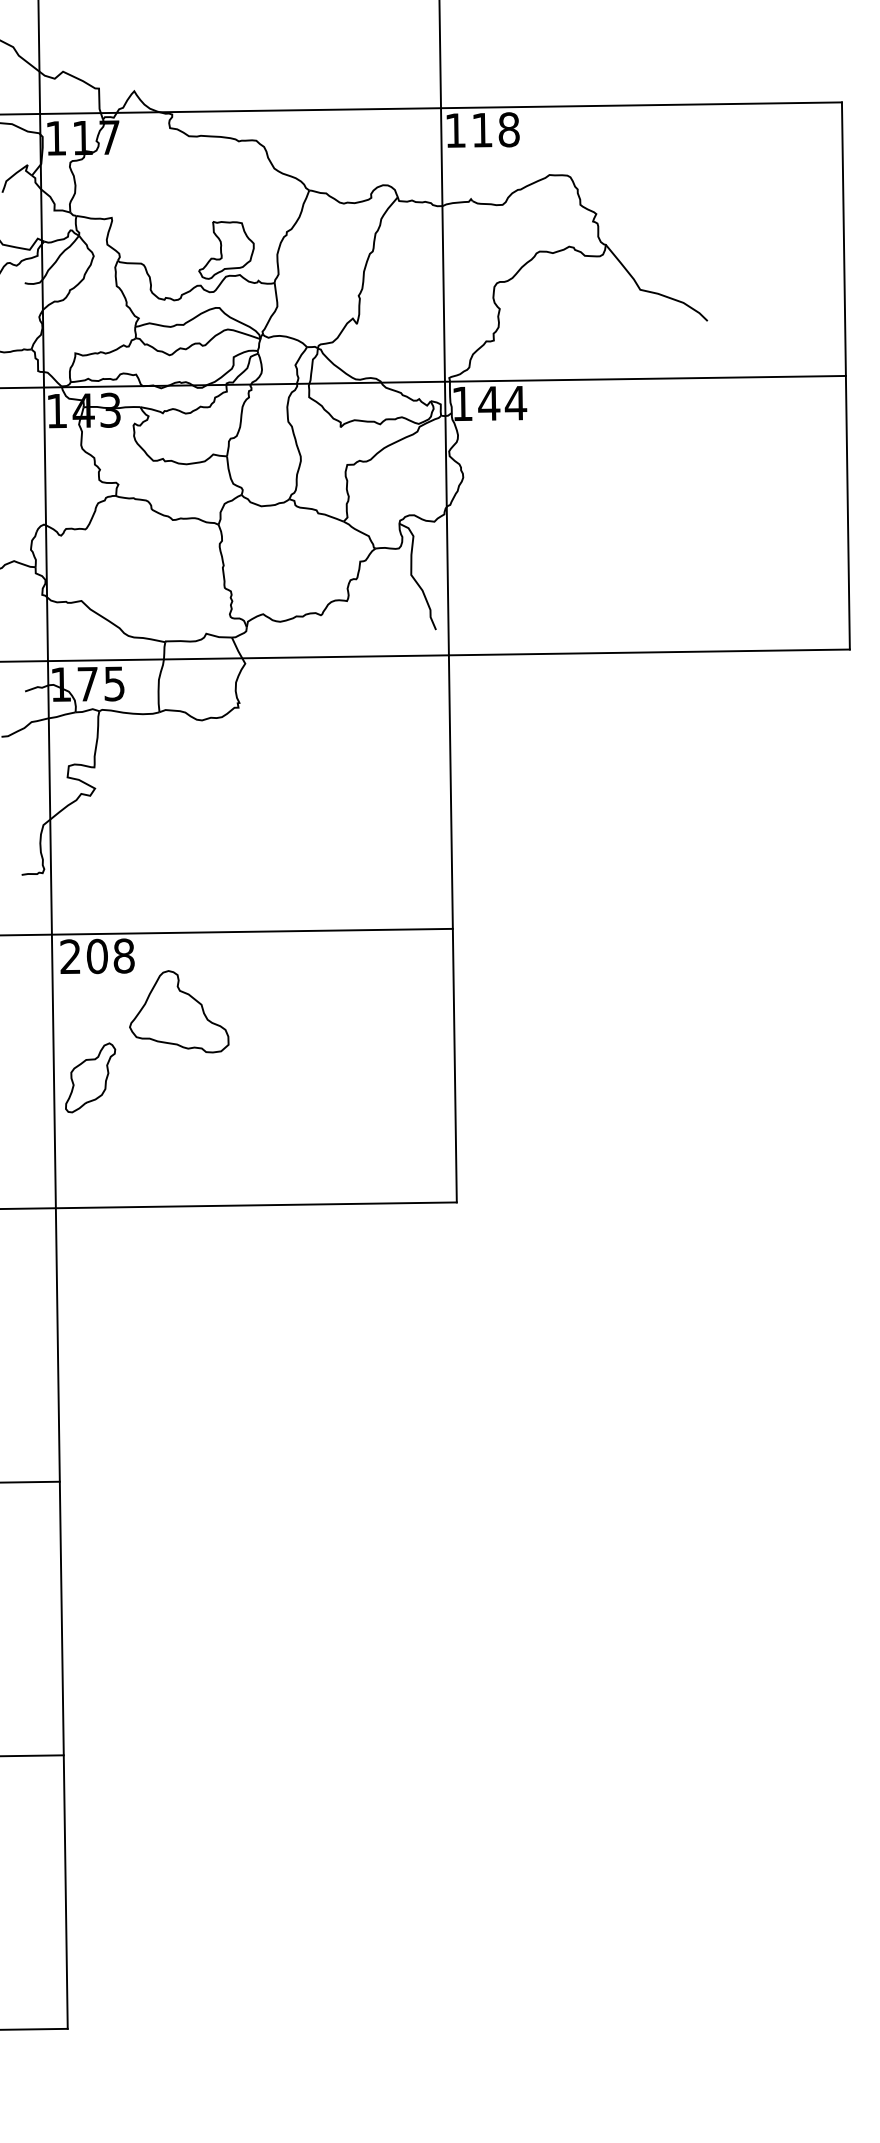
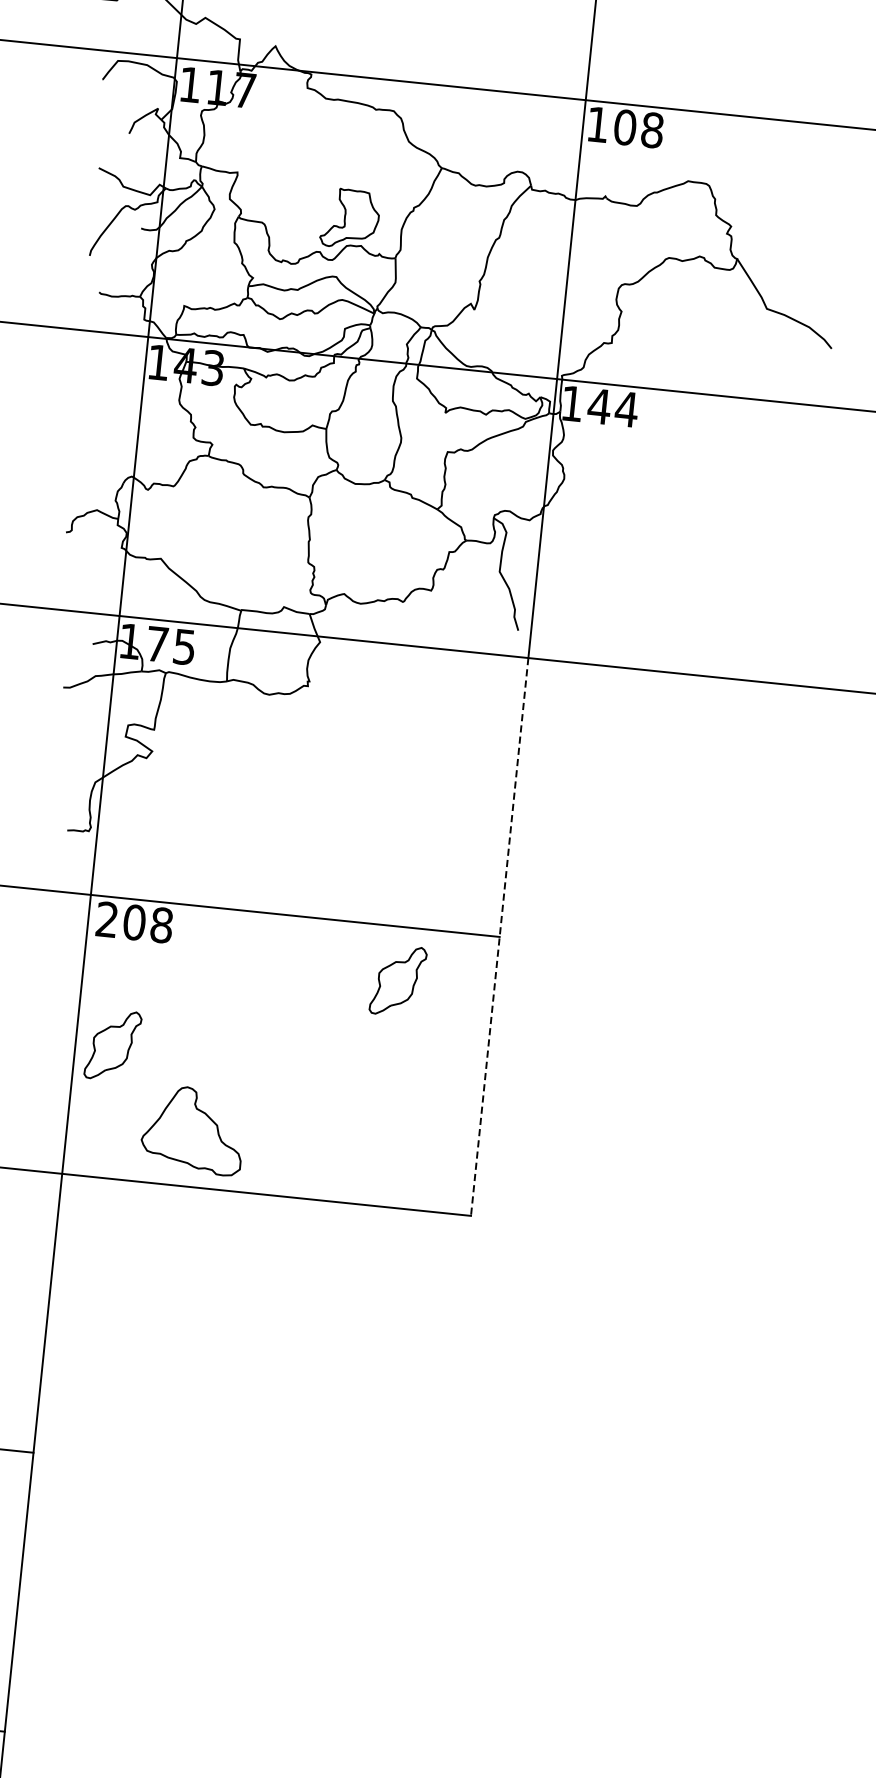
text: (481, 129) -> (624, 126), 118 -> 108
line: (452, 928) -> (499, 936), solid -> dashed
part: (359, 982) -> (398, 980), added
part: (179, 1011) -> (193, 1129), moved

